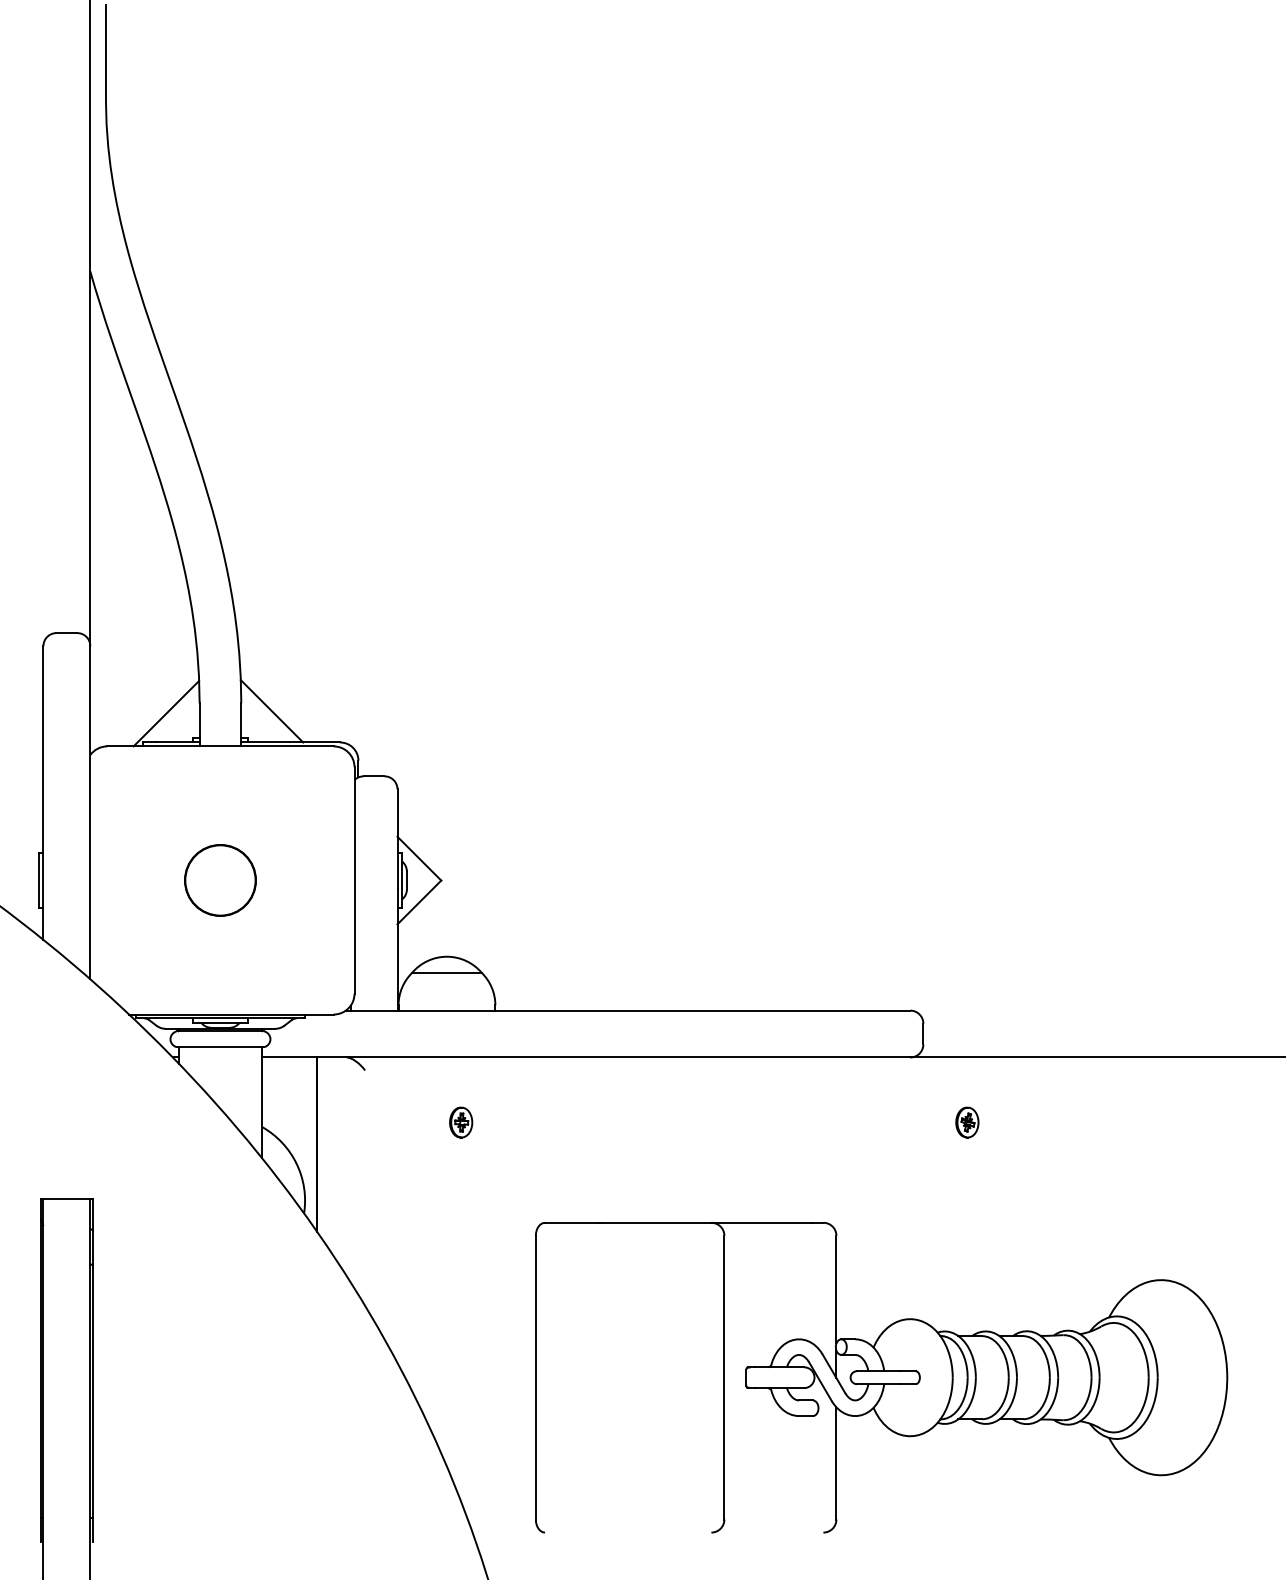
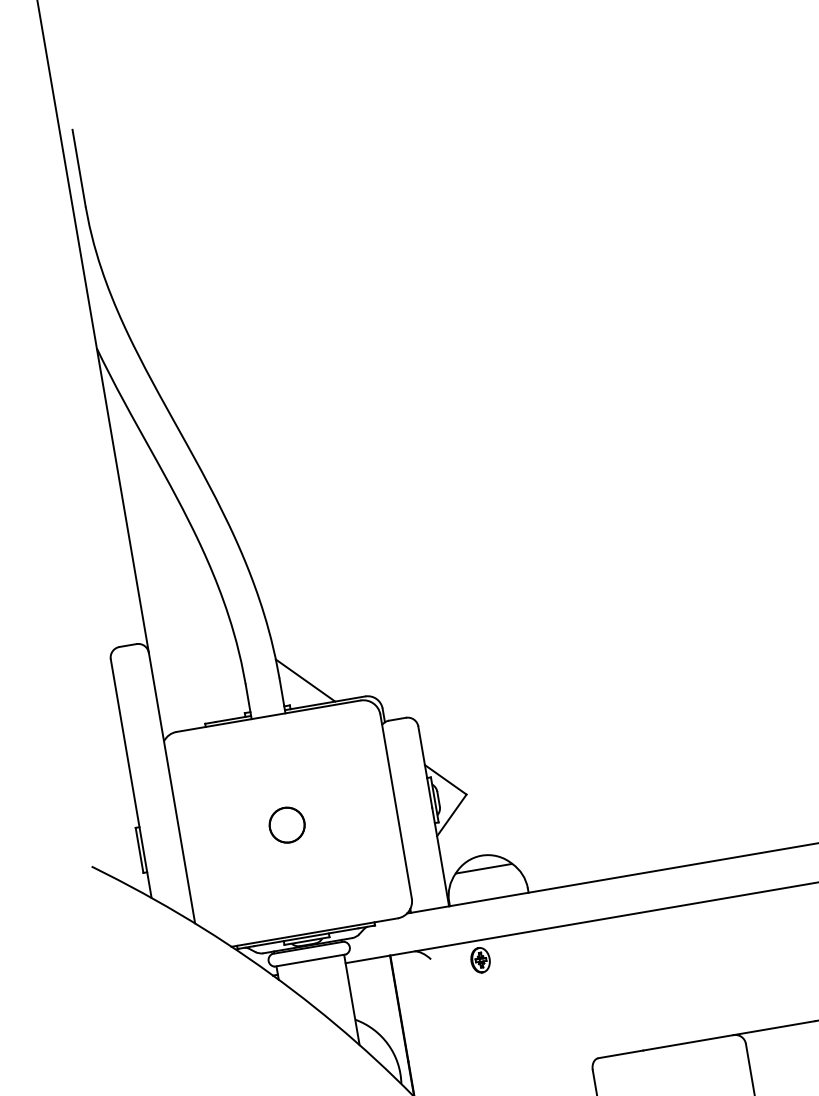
line: (166, 713) -> (220, 697), removed
circle: (220, 880) -> (287, 825), size x0.6
part: (461, 1122) -> (480, 960), moved

